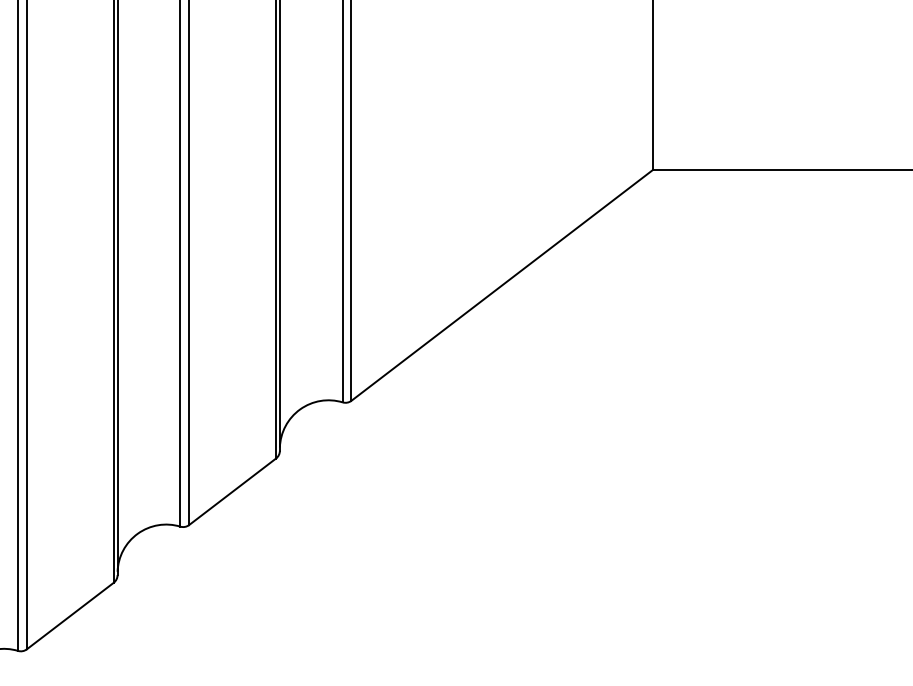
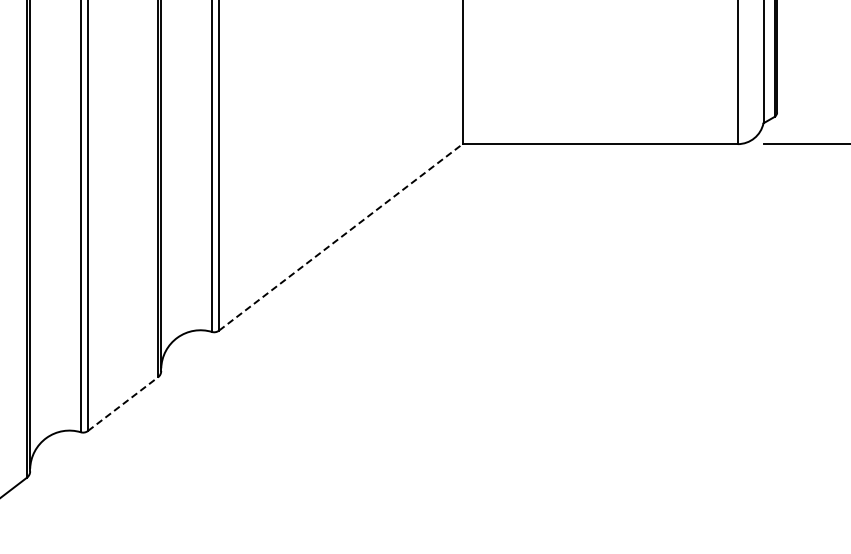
line: (503, 285) -> (341, 237), solid -> dashed
line: (233, 491) -> (123, 403), solid -> dashed

